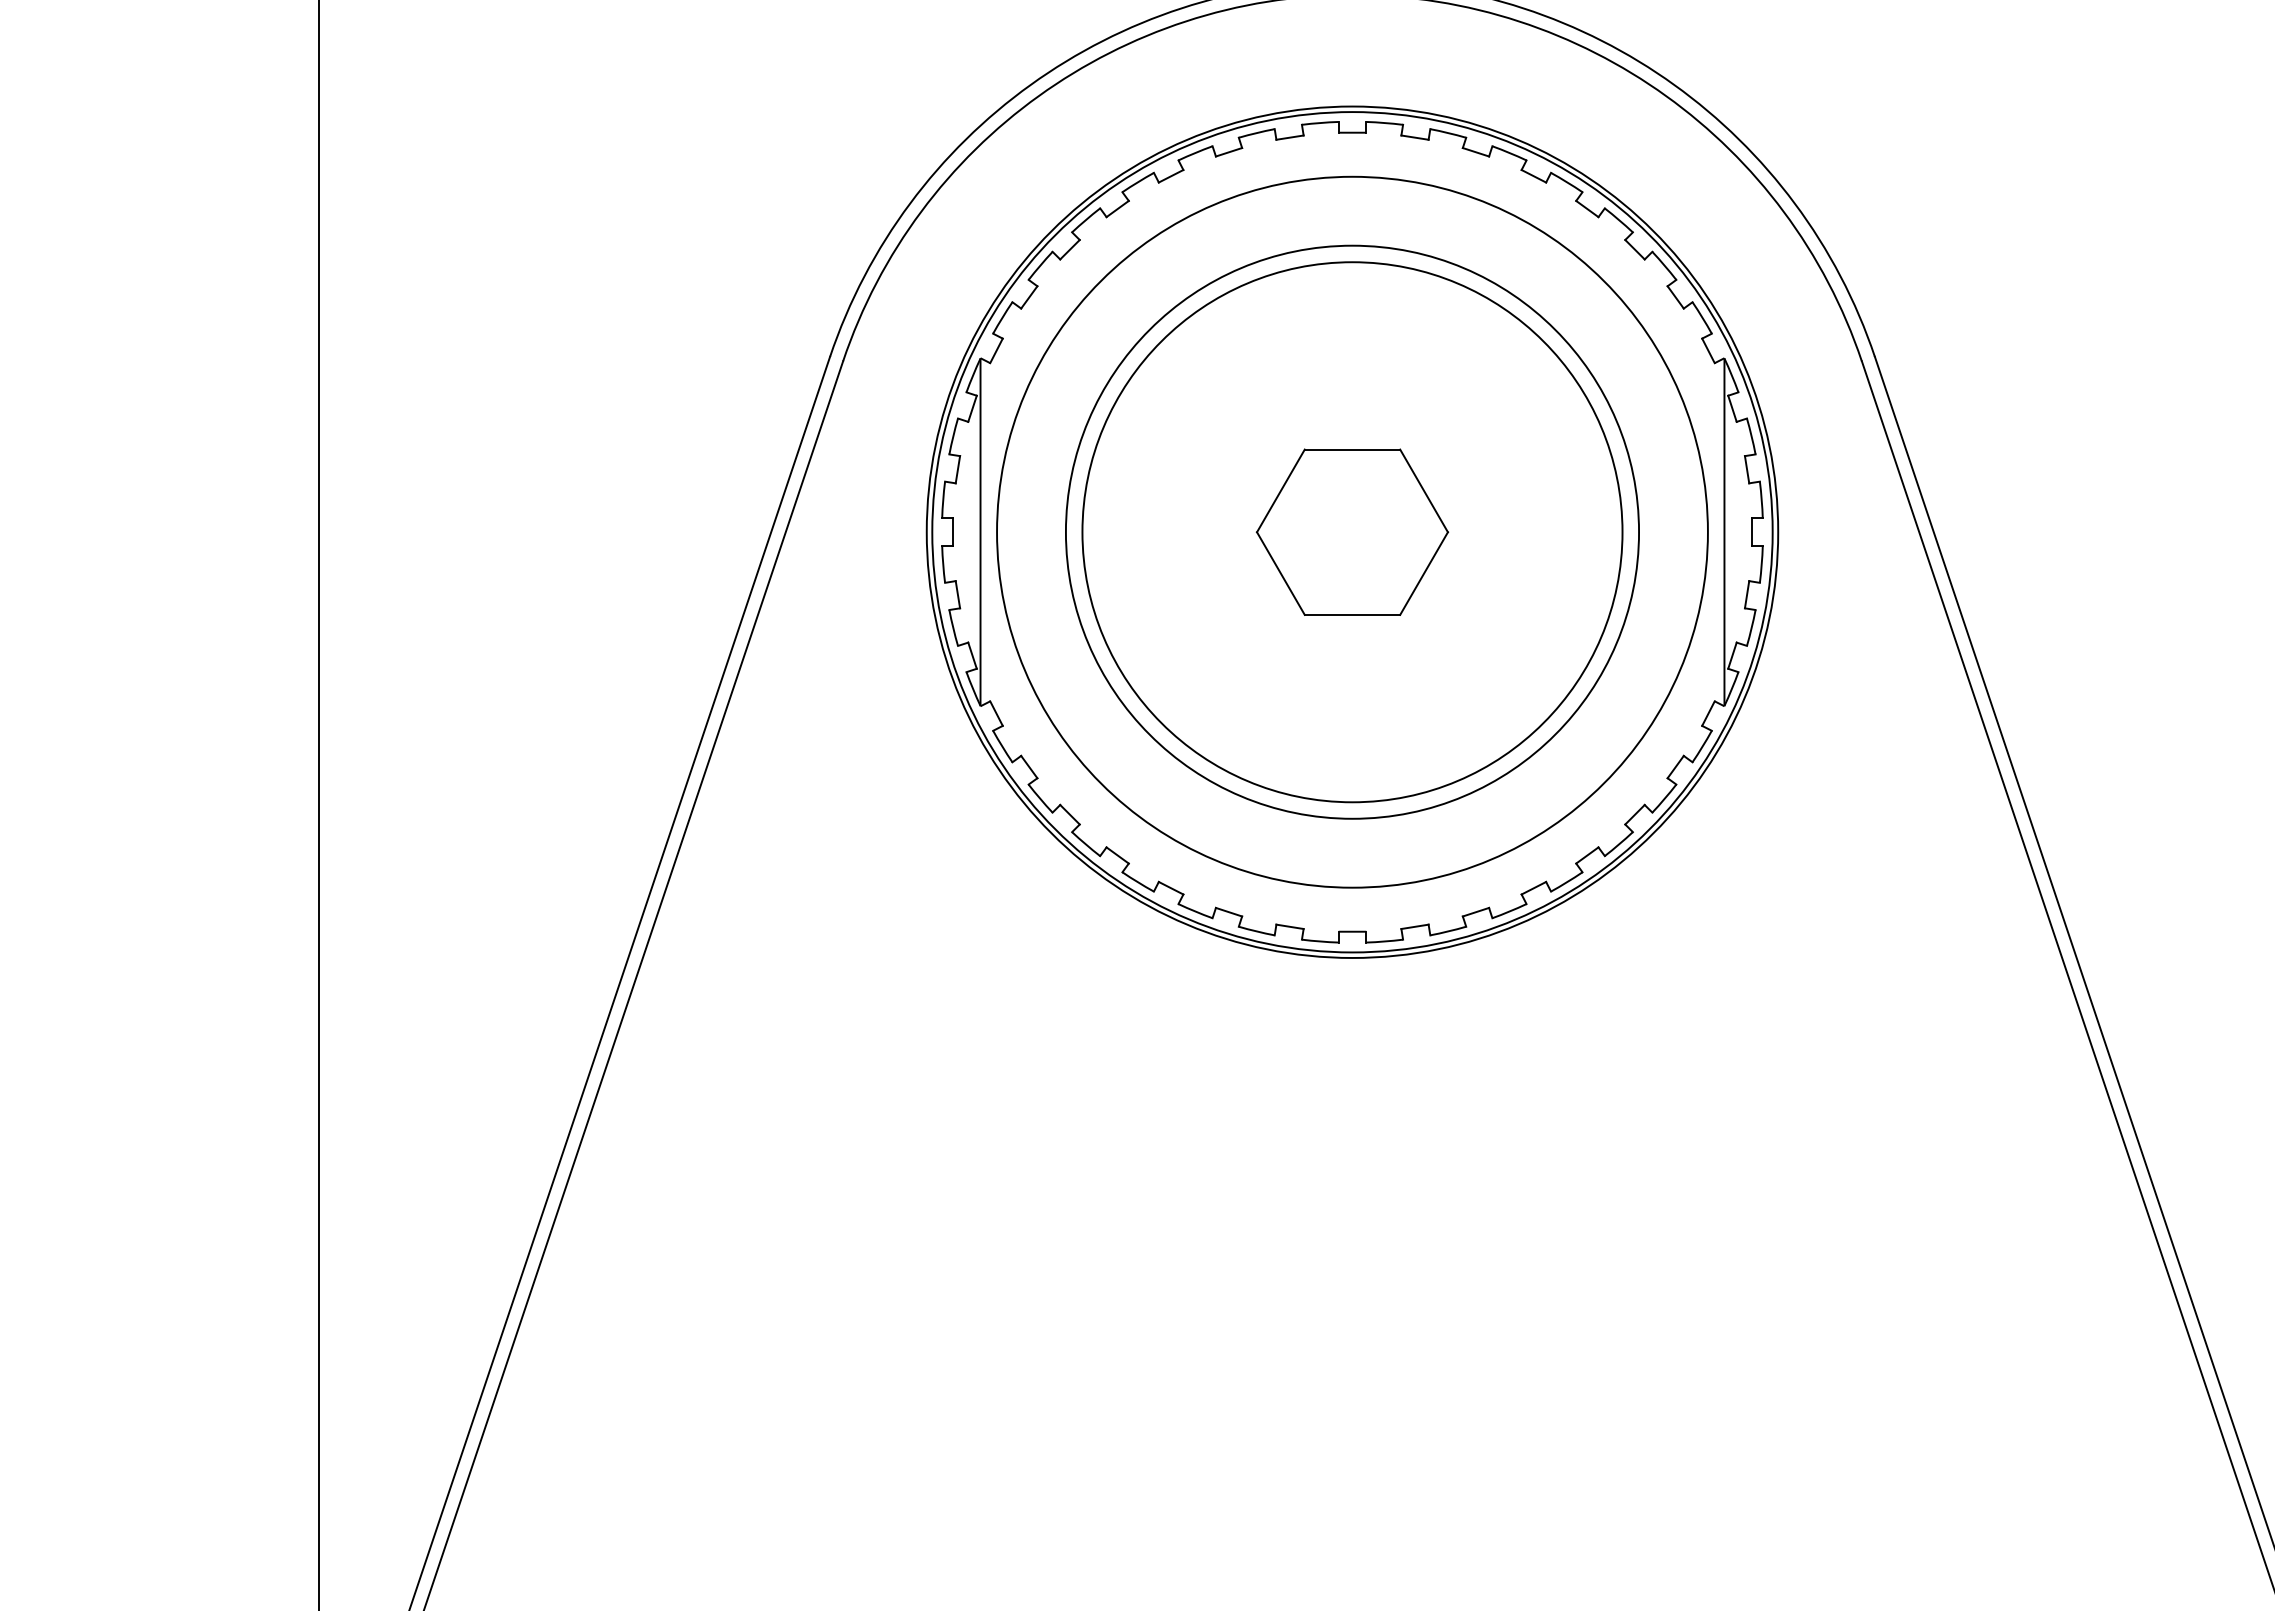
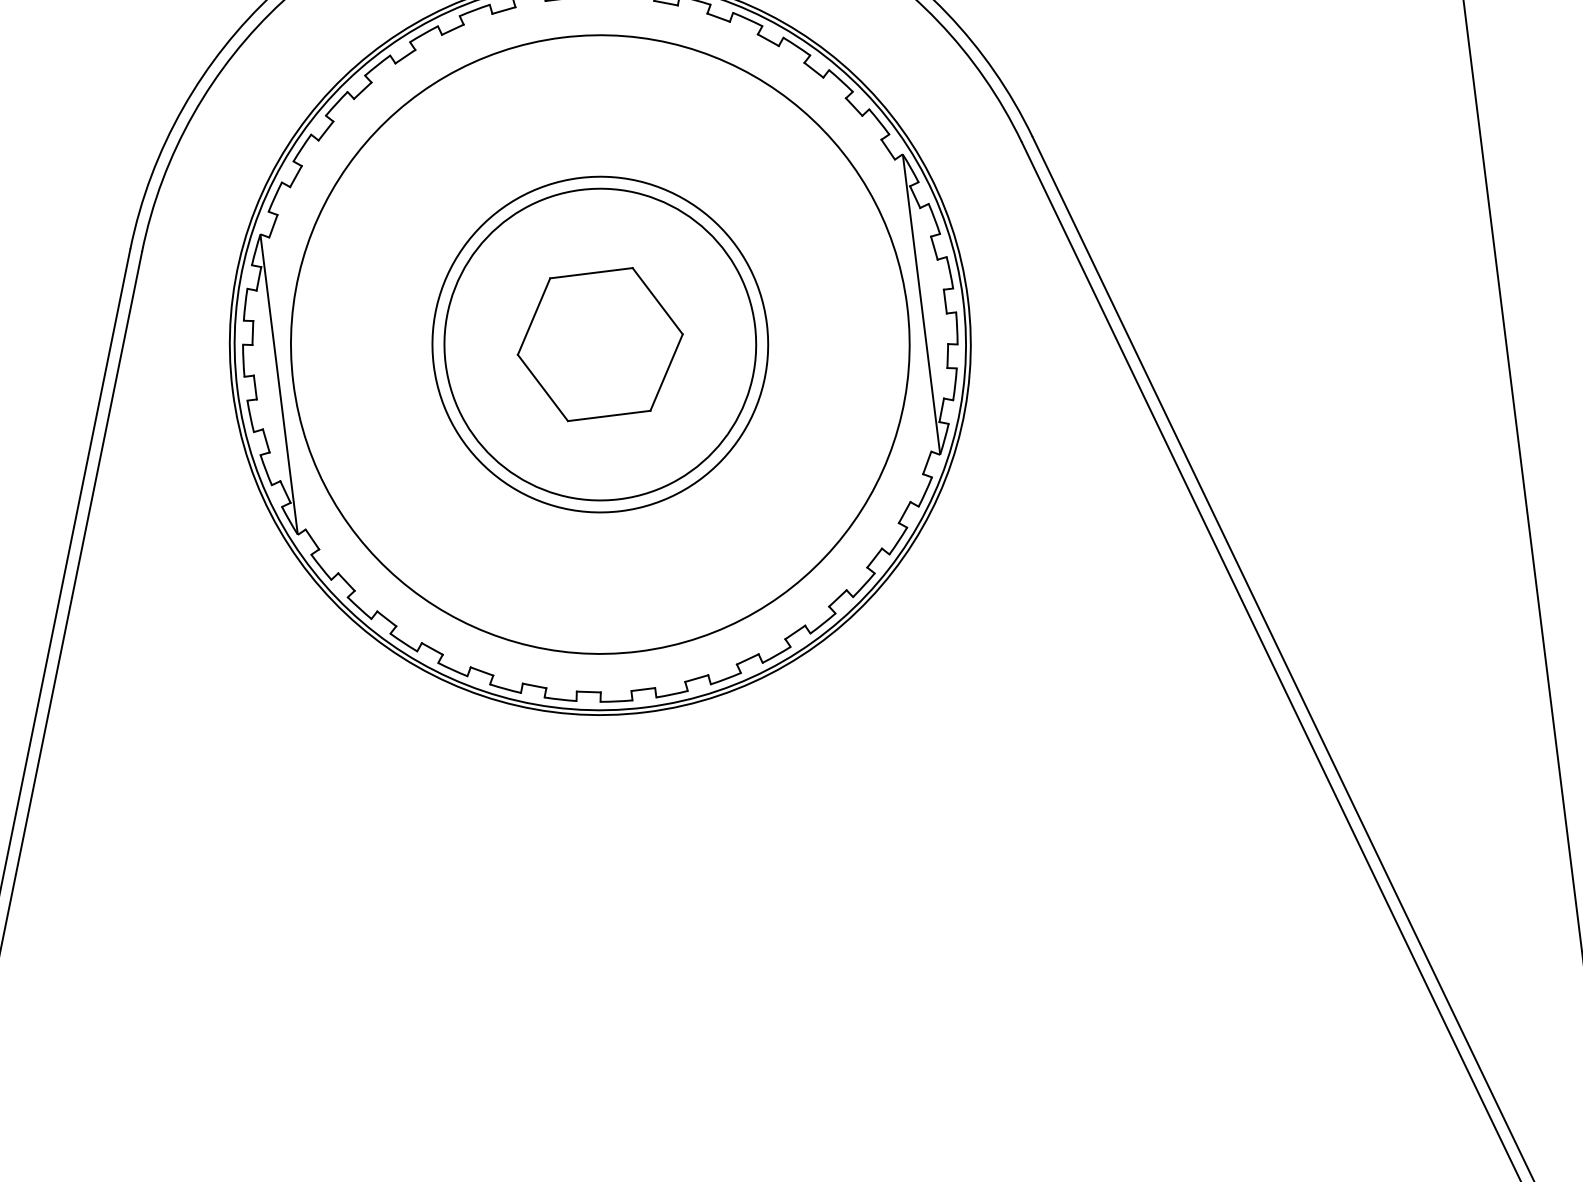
circle: (1352, 532) -> (600, 344), size x0.62
circle: (1352, 532) -> (600, 344), size x0.71

